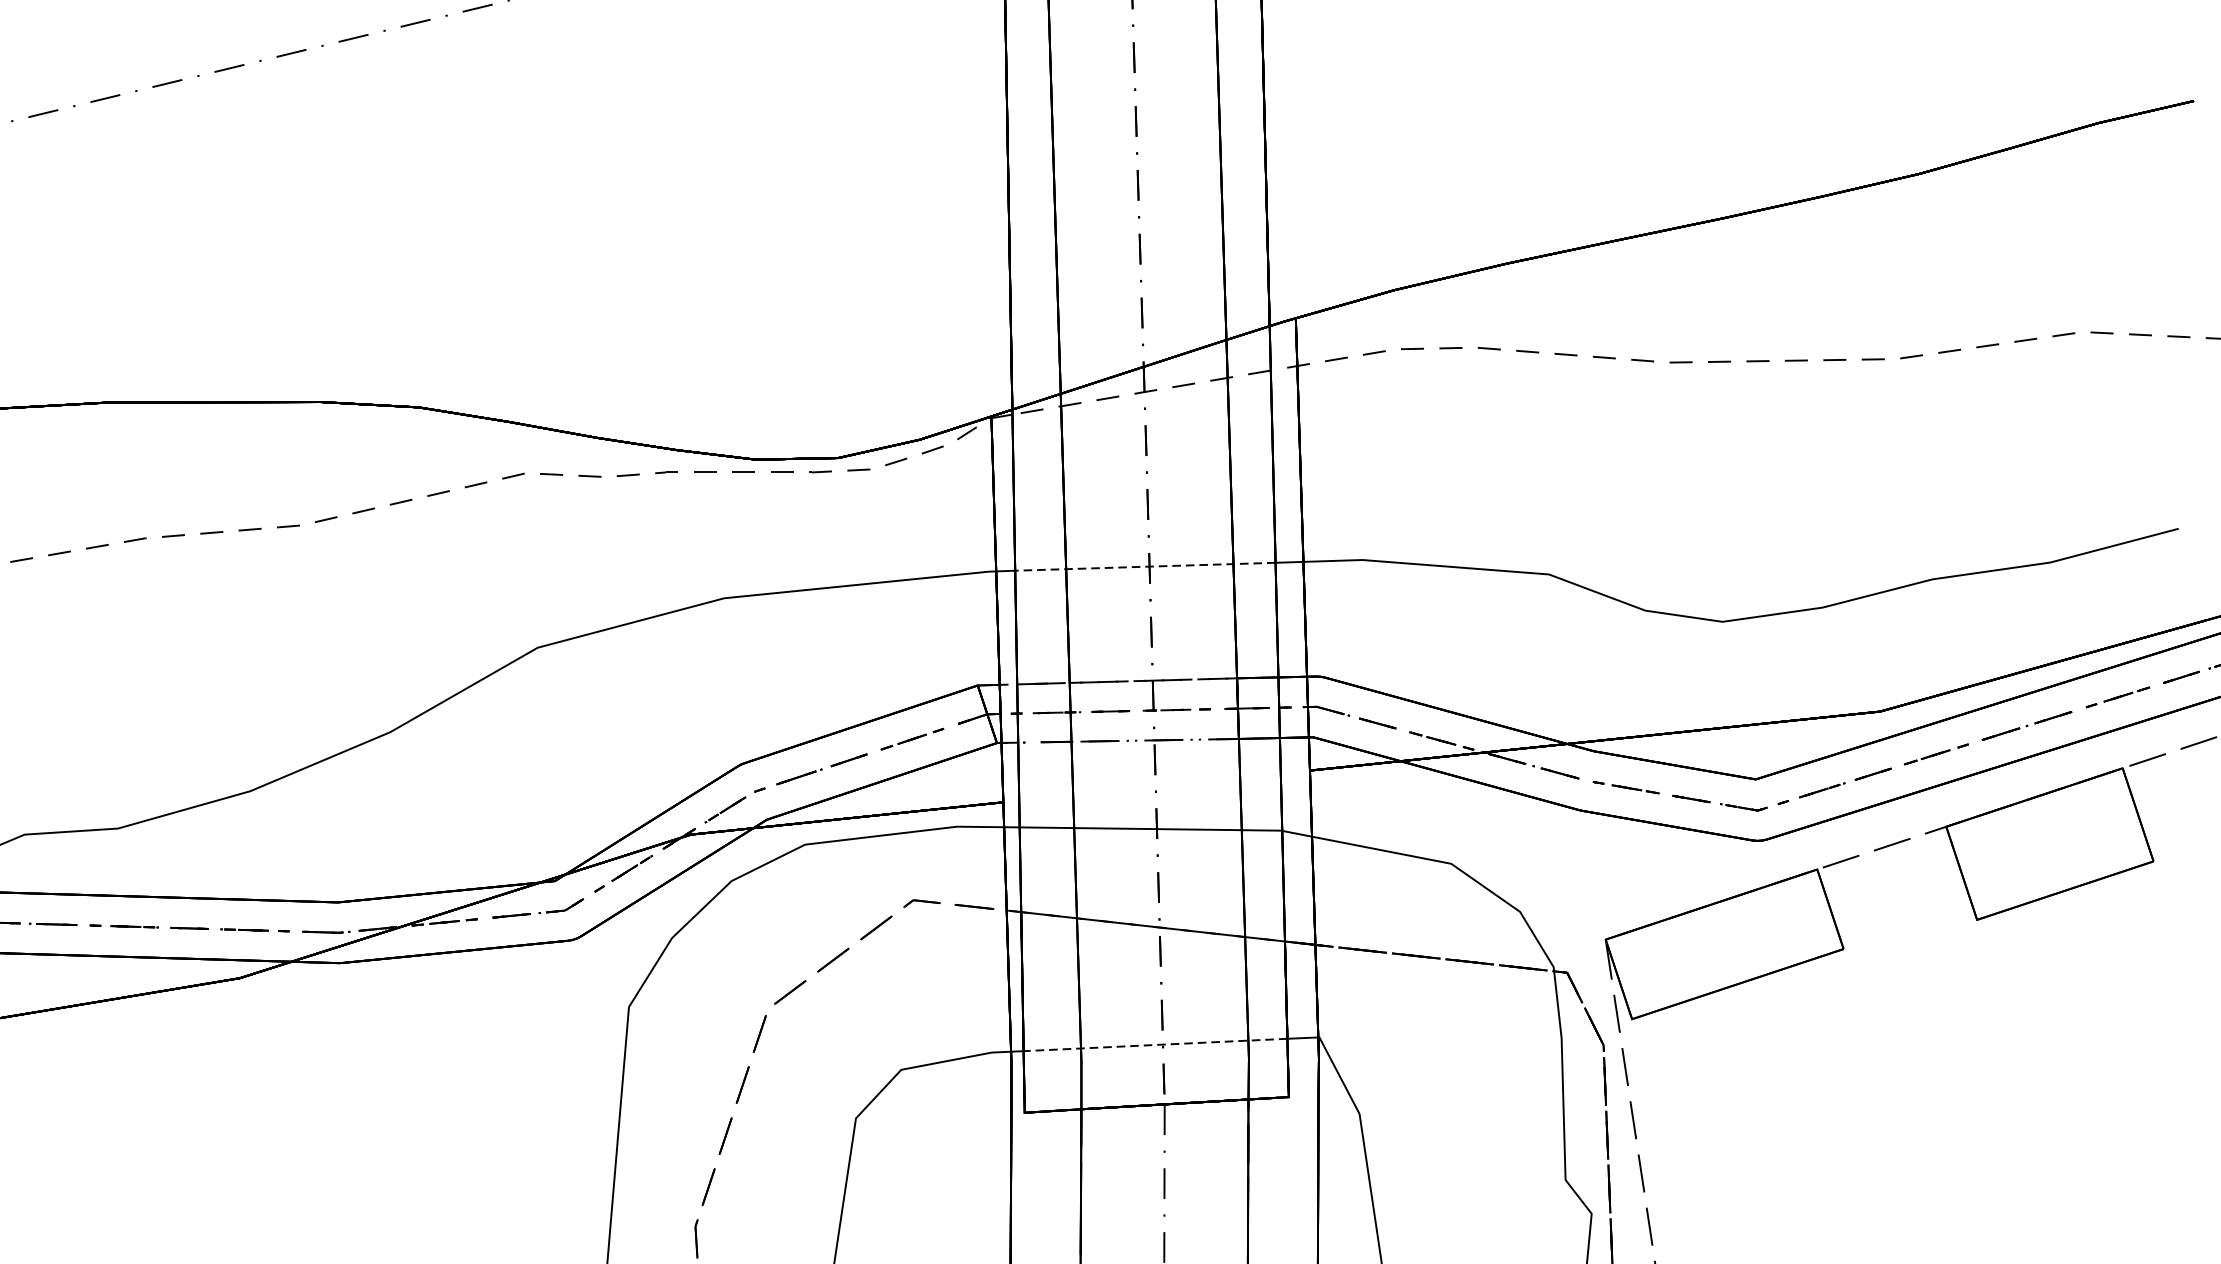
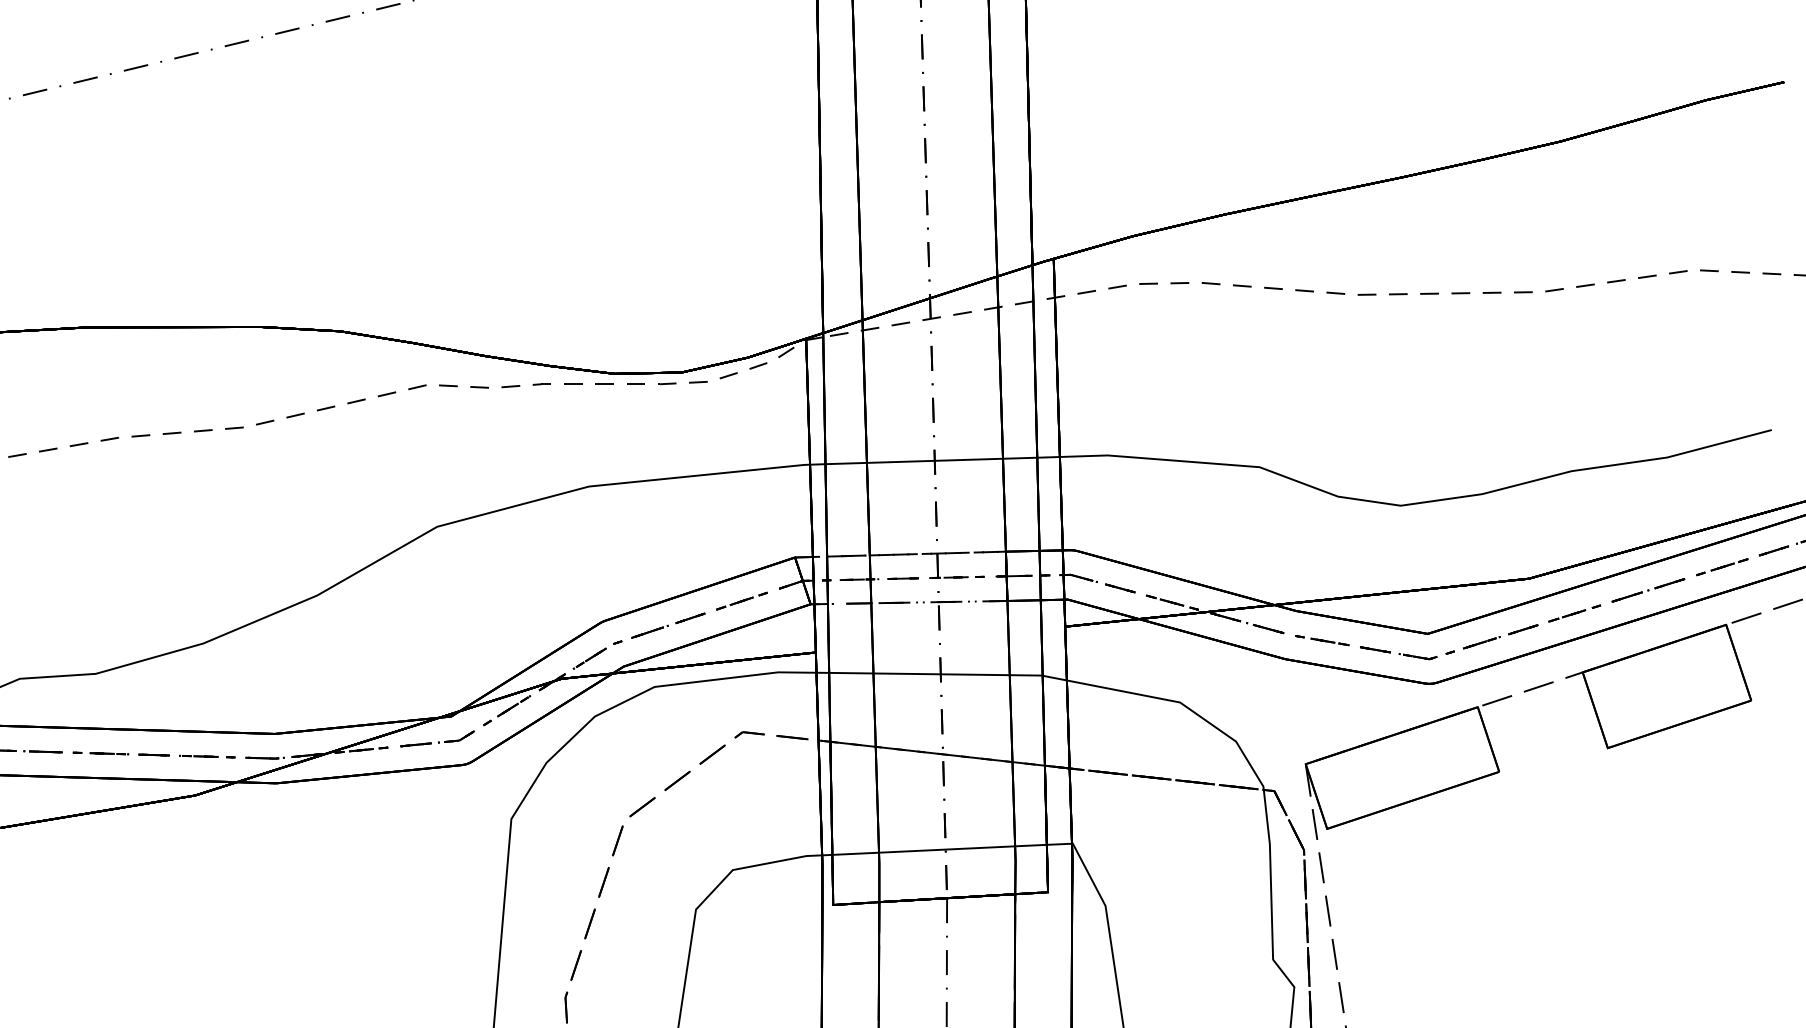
line: (1145, 566) -> (931, 460), dashed -> solid
line: (1154, 1044) -> (938, 849), dashed -> solid

